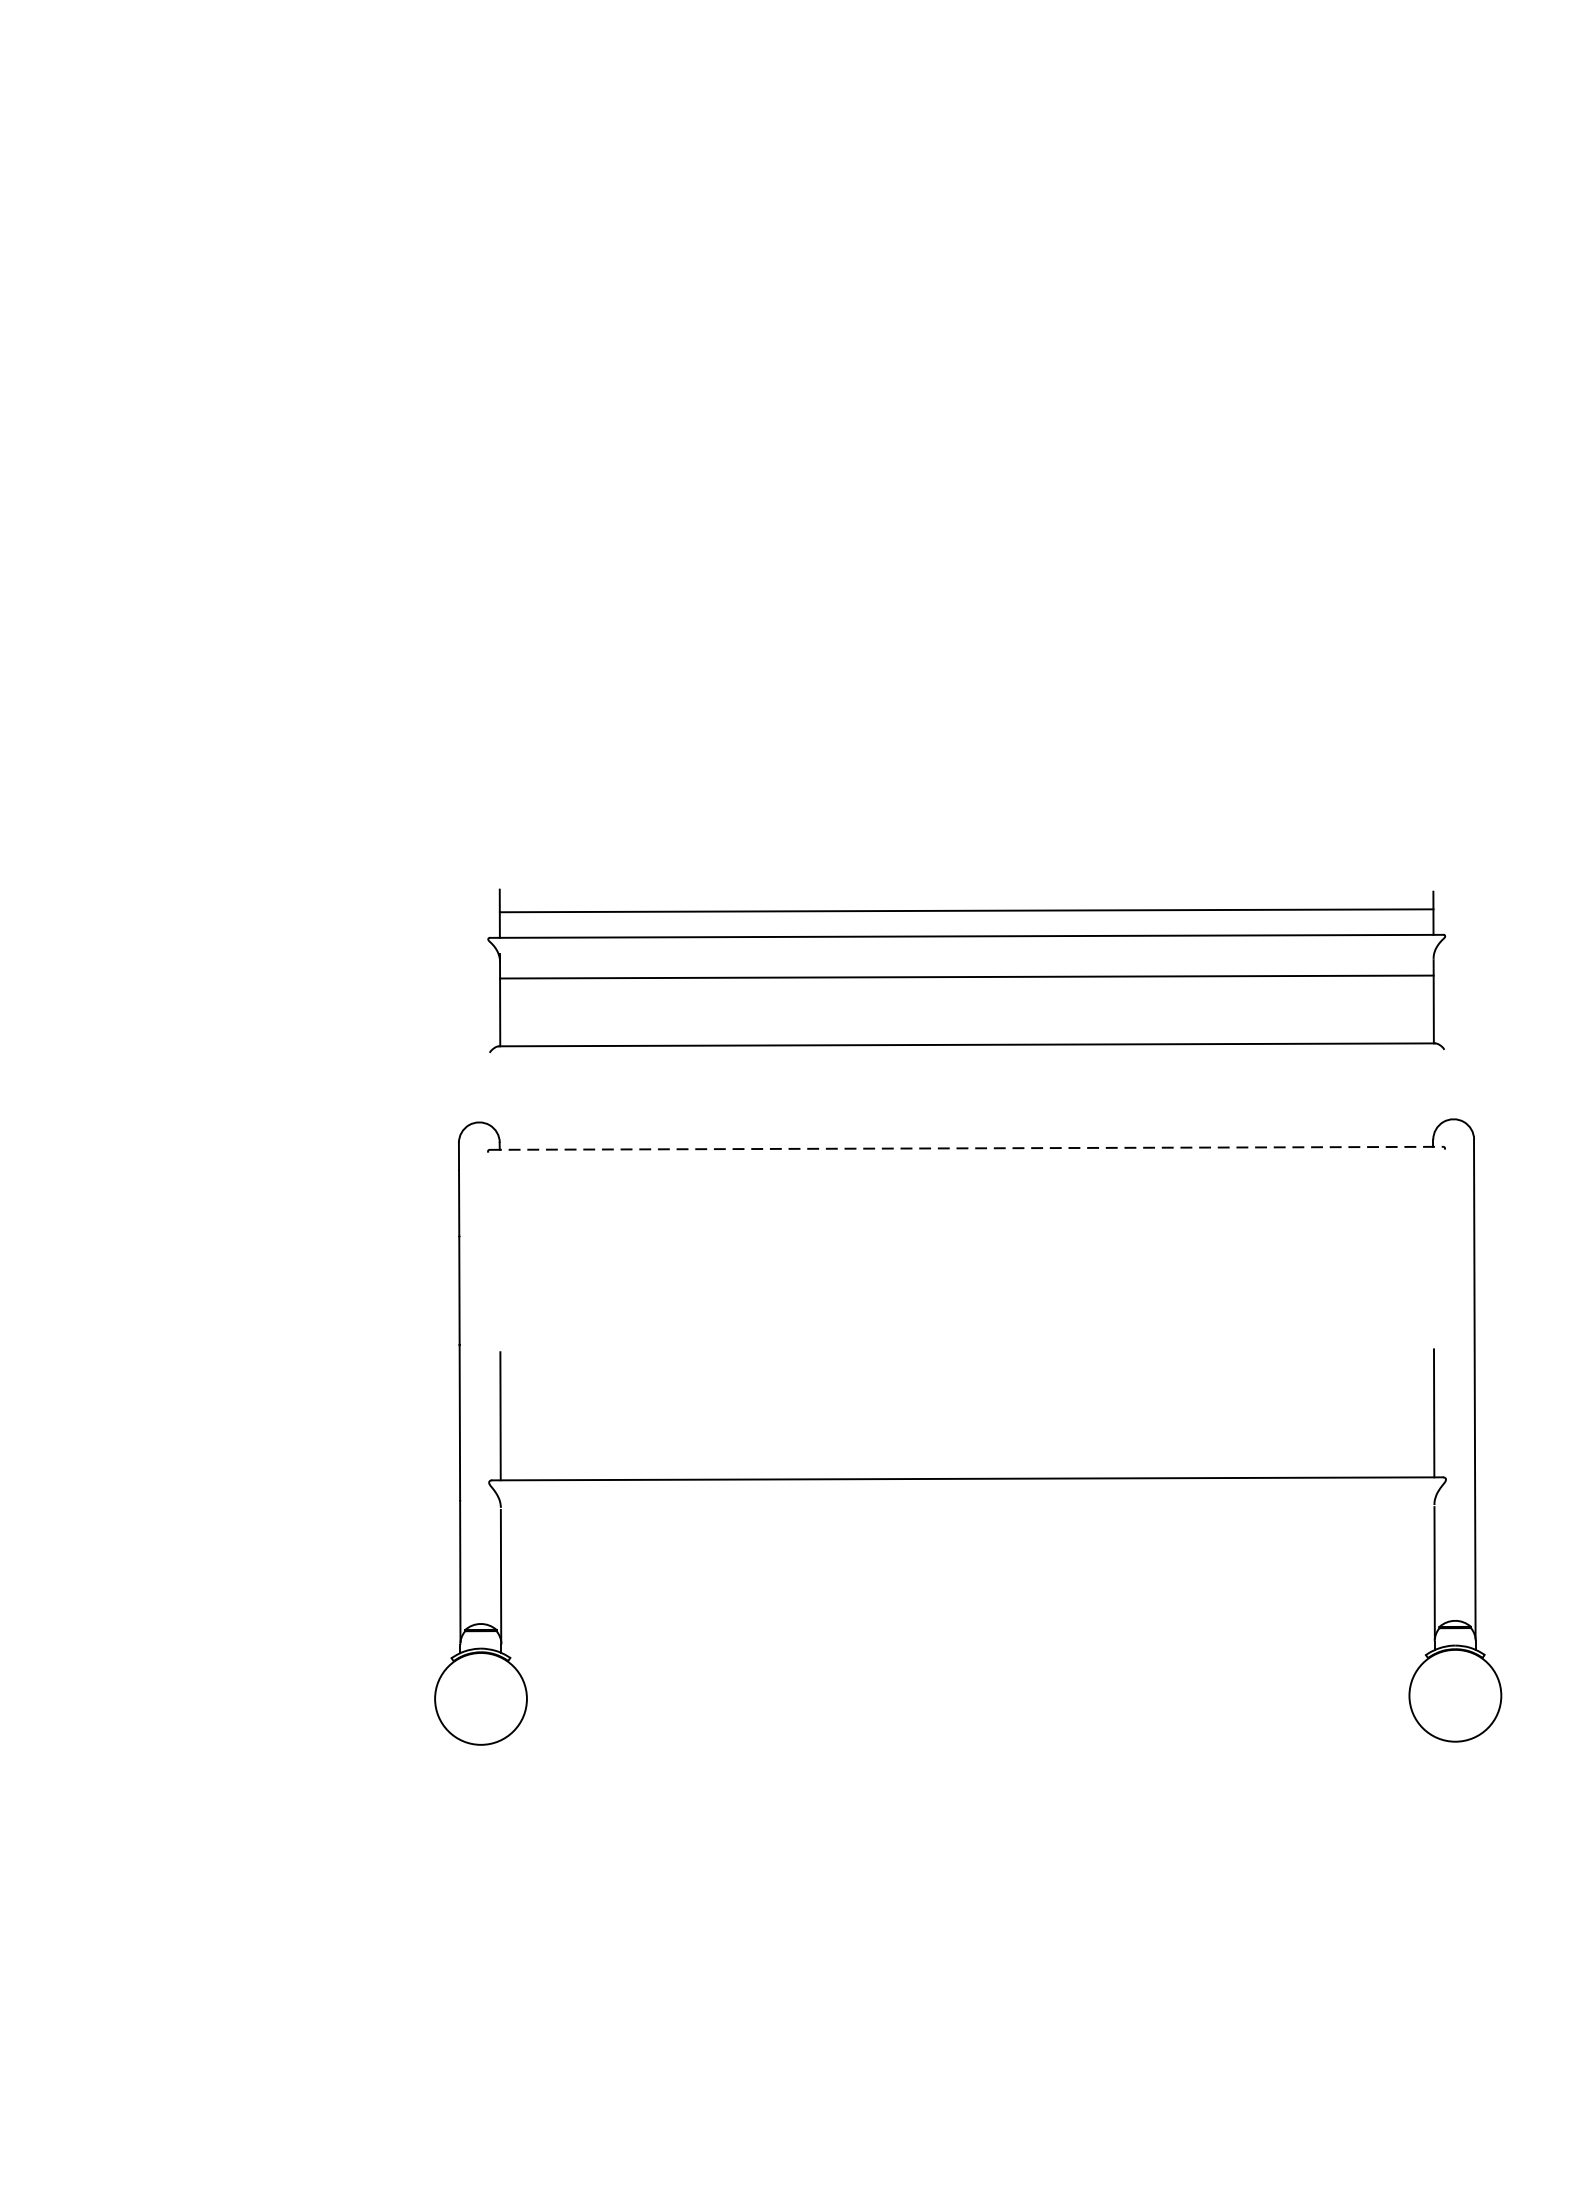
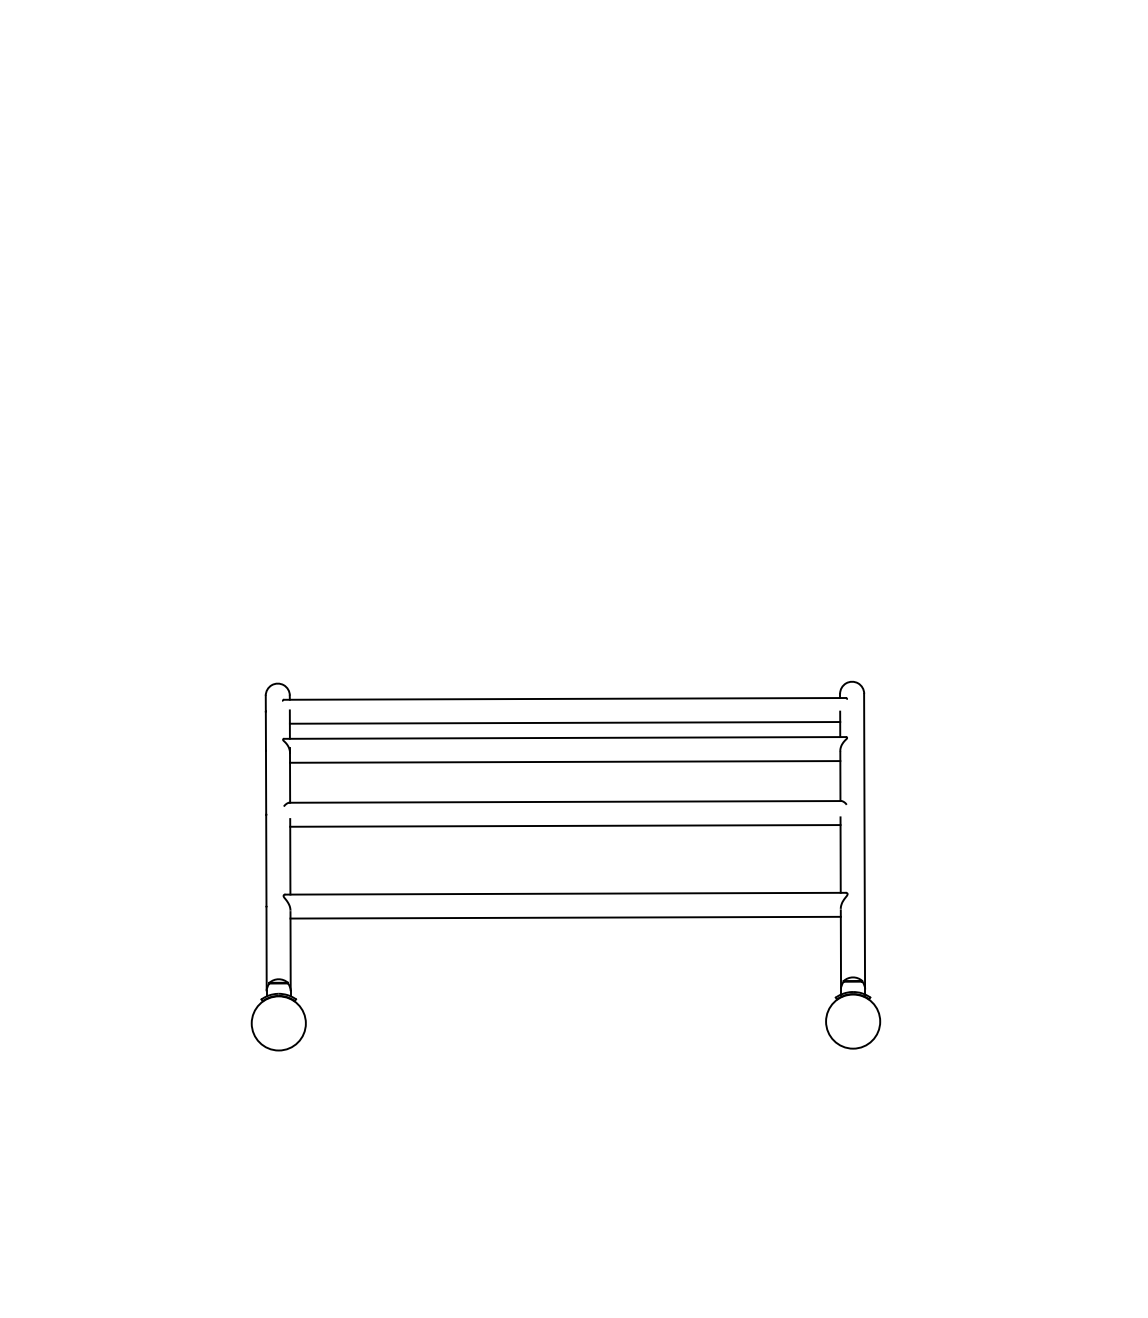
part: (965, 969) -> (564, 757), moved
line: (965, 1147) -> (564, 698), dashed -> solid
line: (967, 1363) -> (565, 825), added
line: (967, 1519) -> (565, 917), added

